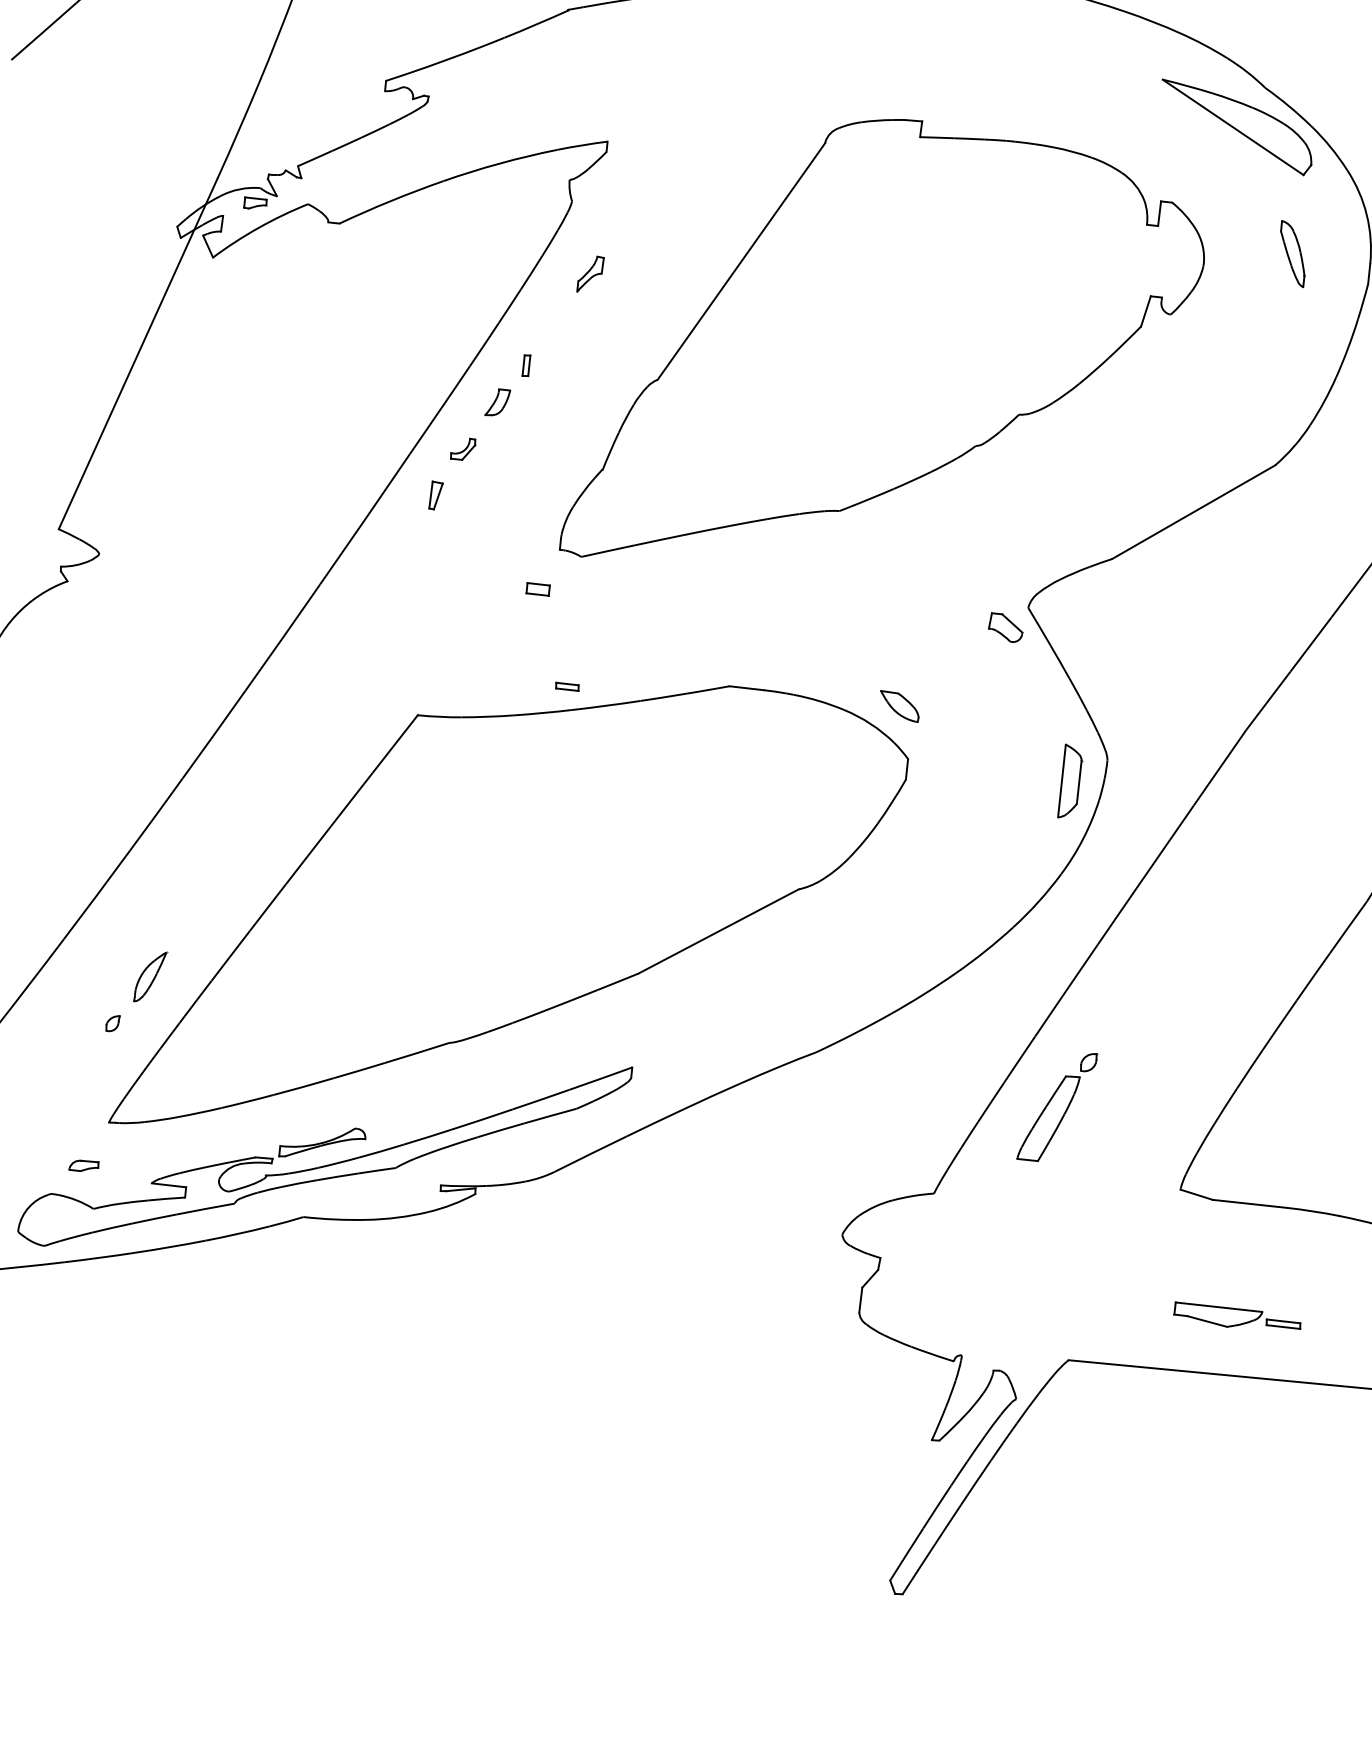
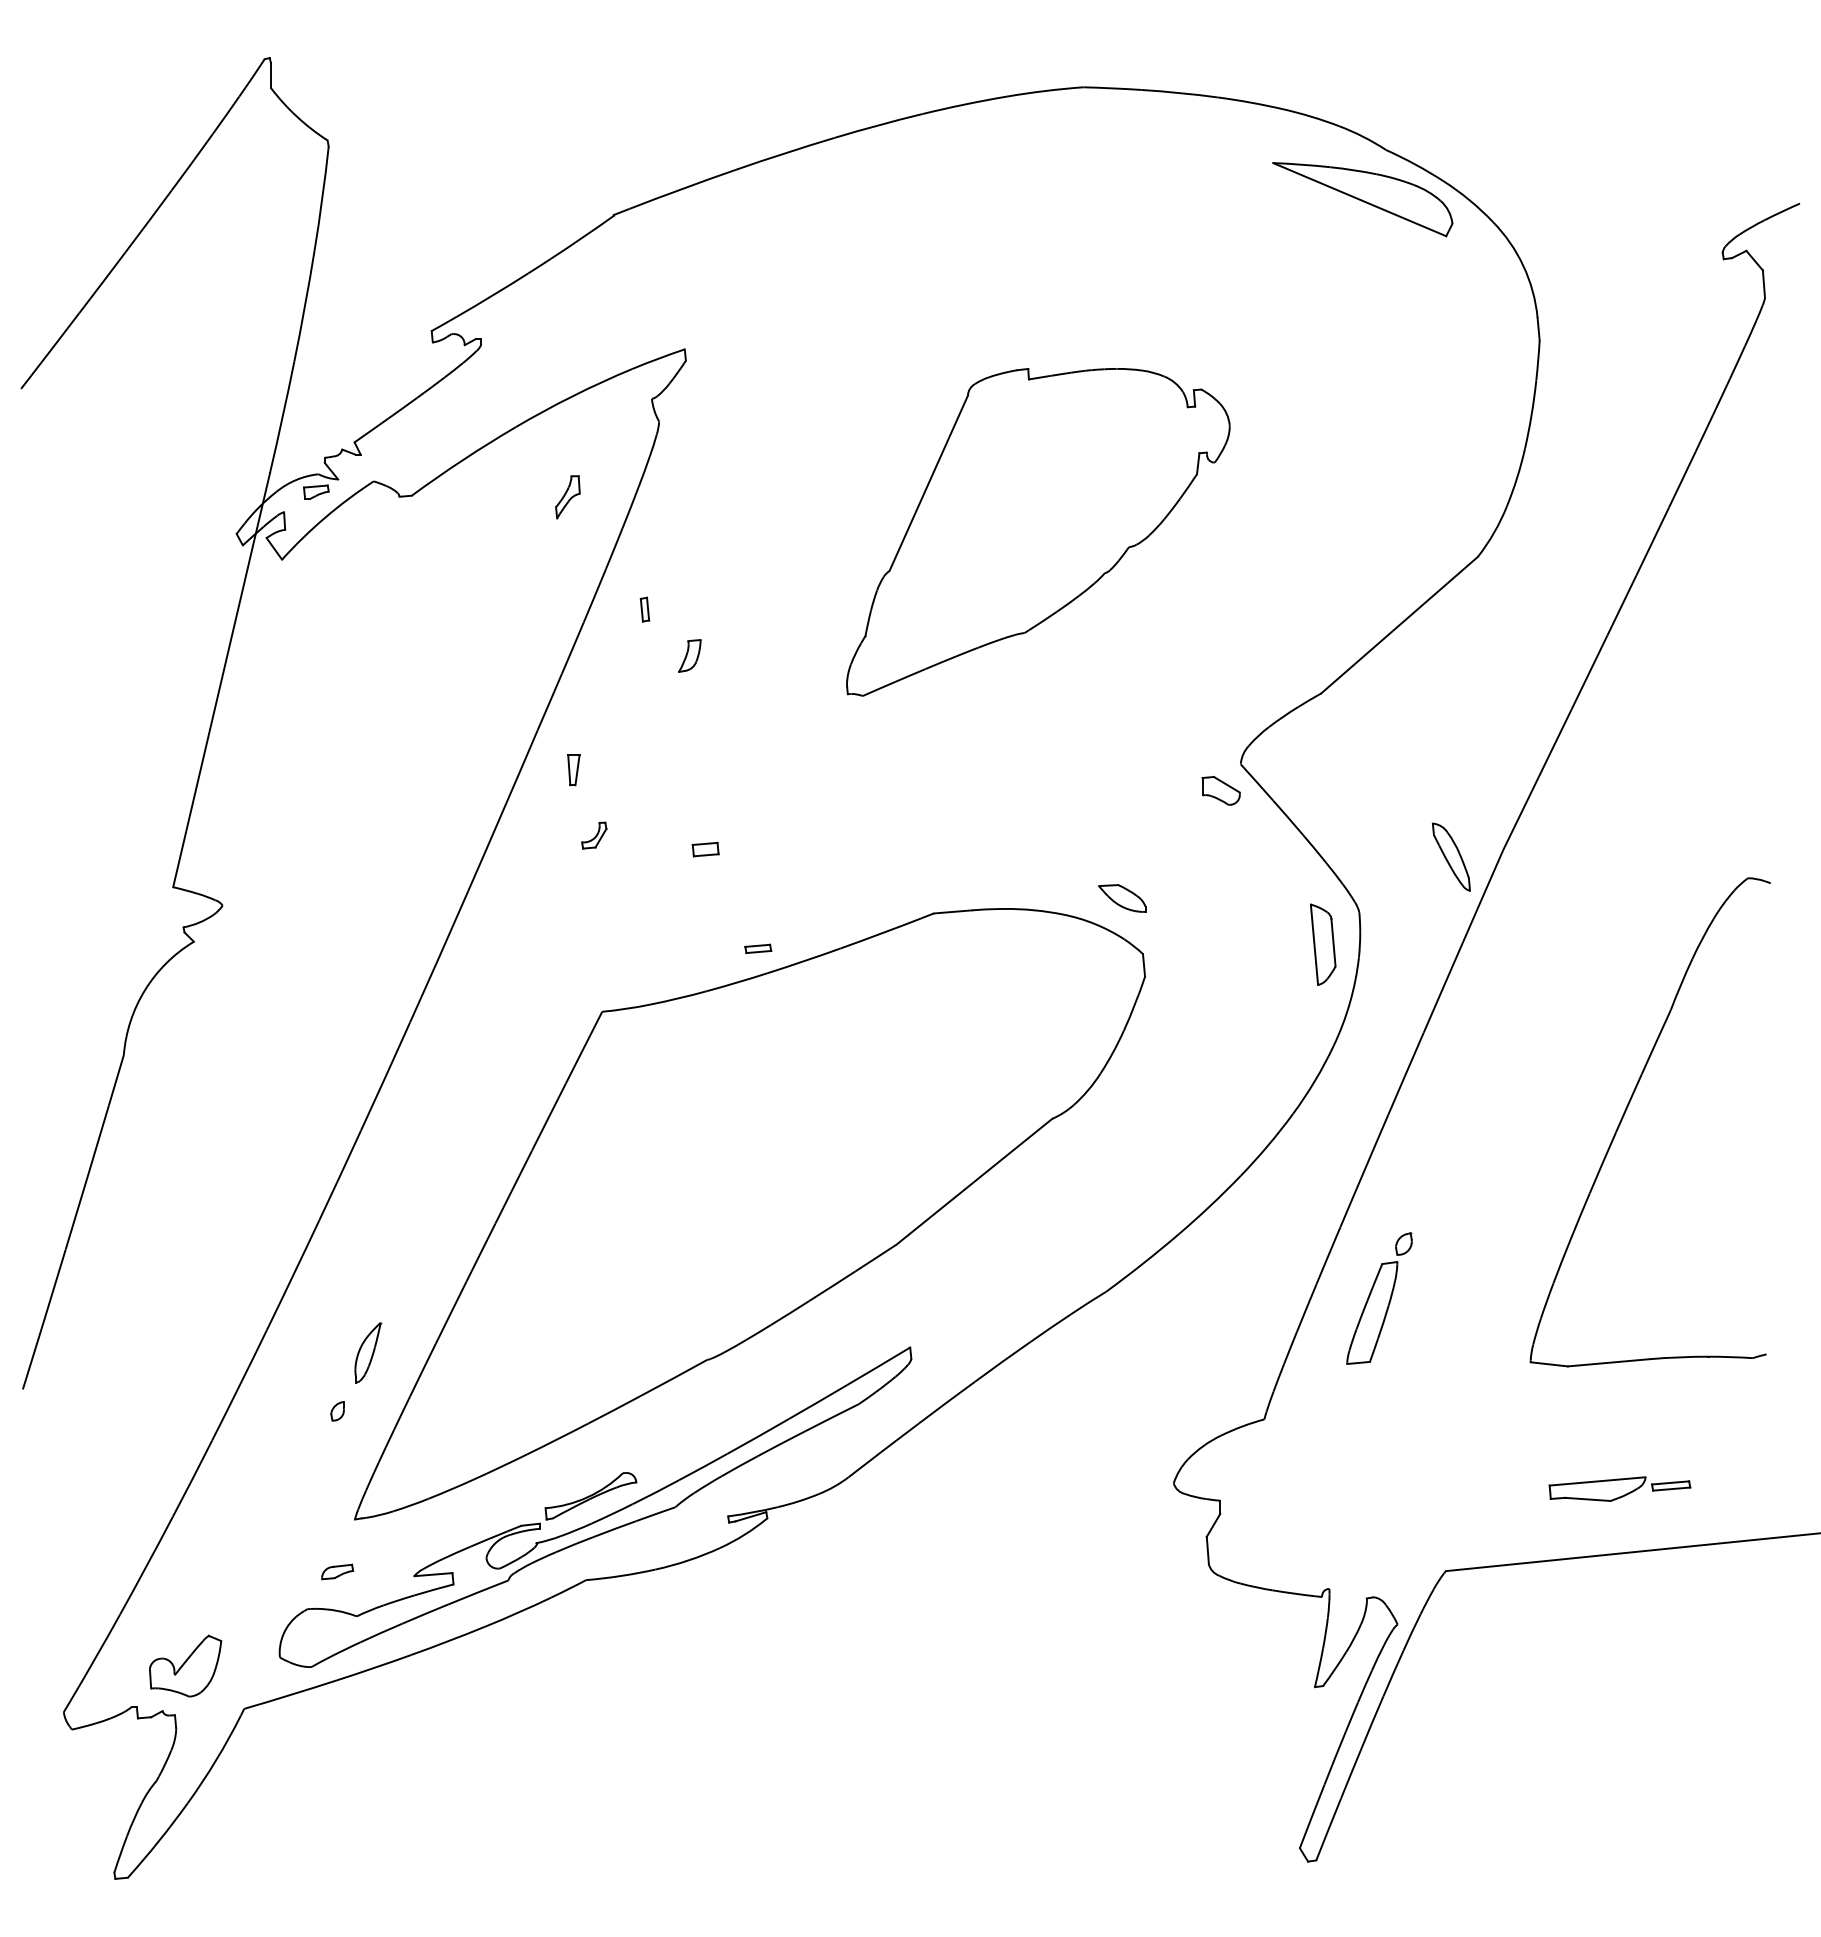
part: (1292, 253) -> (1451, 856), moved
part: (590, 274) -> (567, 497), moved
part: (889, 366) -> (1038, 532), size x0.6
part: (497, 402) -> (689, 655), moved
part: (463, 449) -> (594, 835), moved

